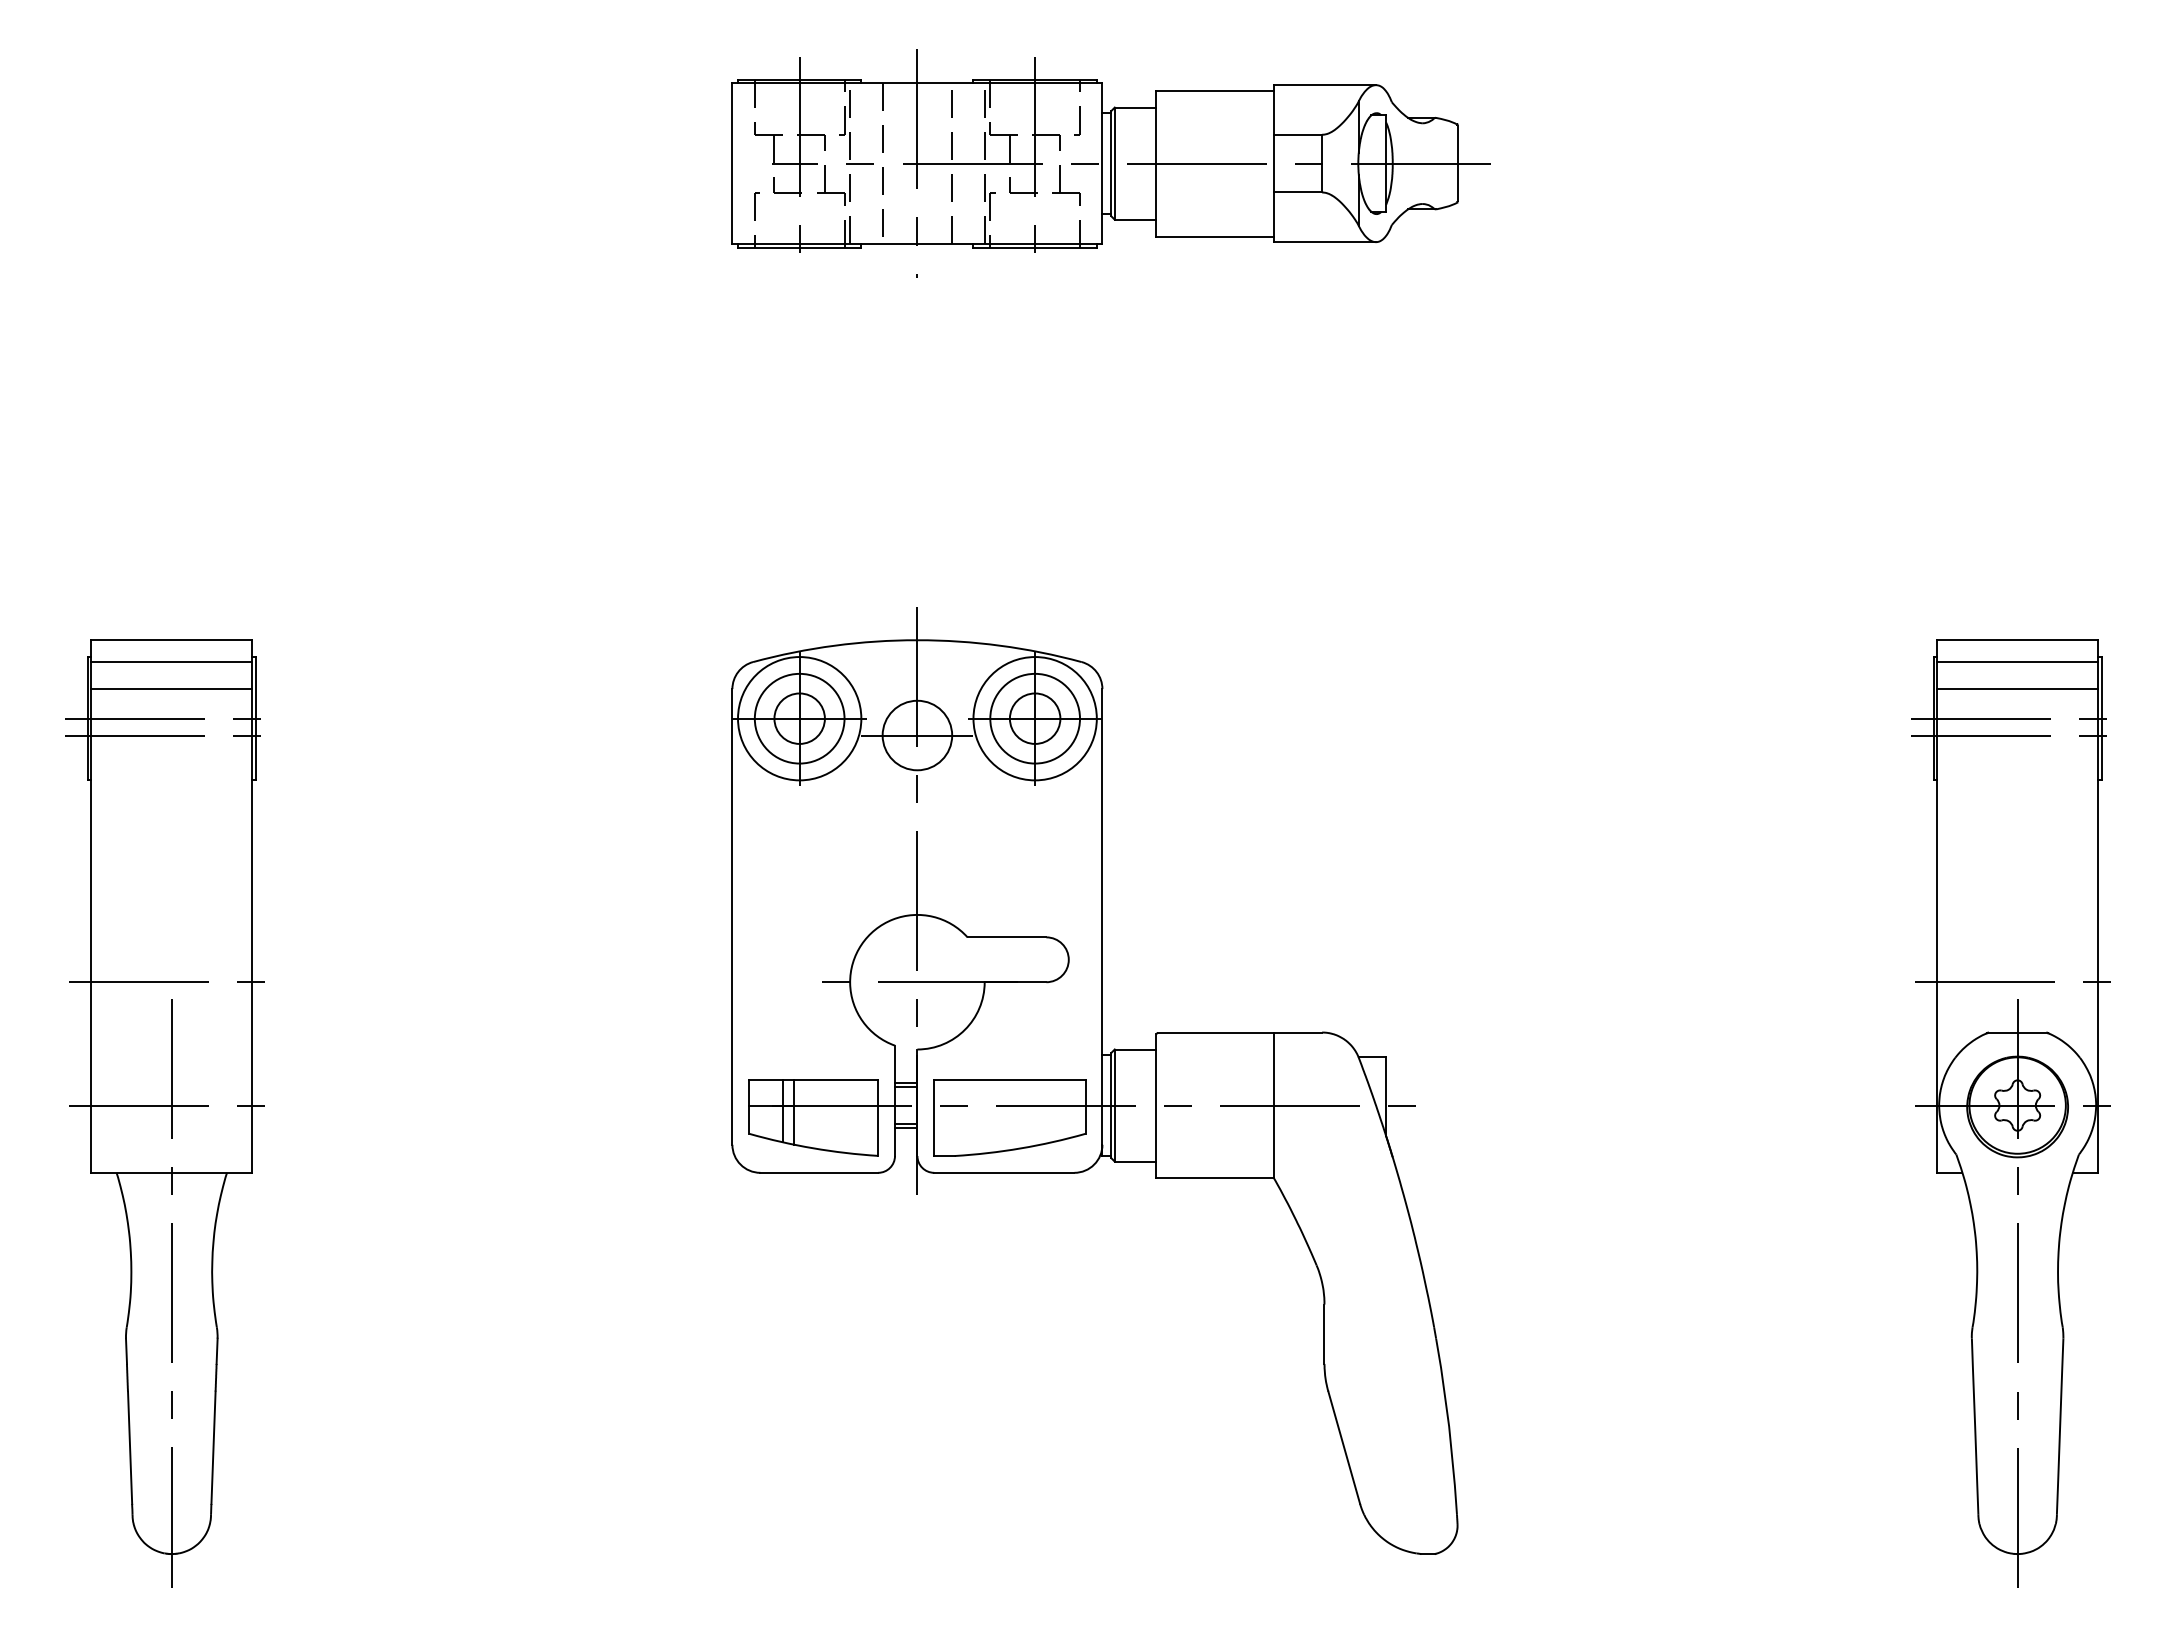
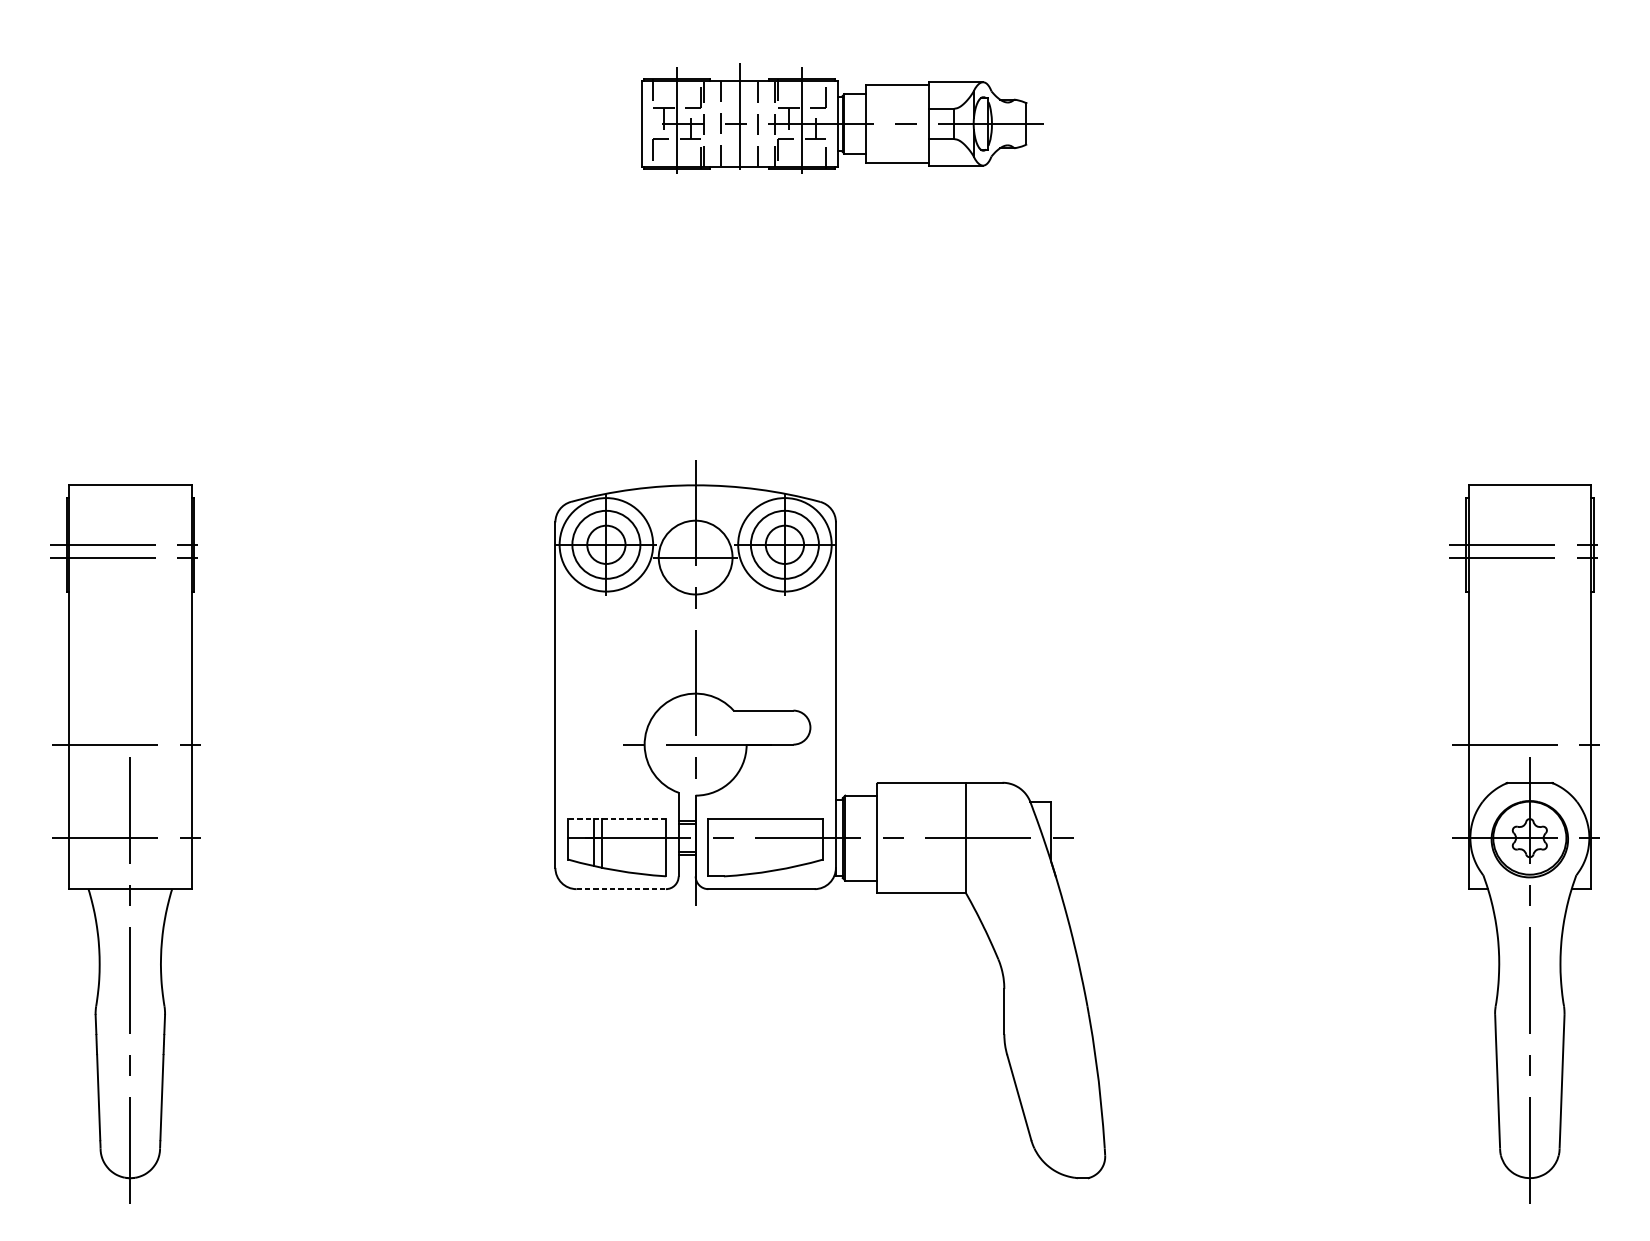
part: (1110, 163) -> (842, 123), size x0.7
line: (171, 662) -> (130, 502), removed
line: (2017, 662) -> (1529, 502), removed
line: (171, 689) -> (130, 522), removed
line: (2017, 689) -> (1529, 522), removed
circle: (917, 735) -> (695, 557), size x1.4
line: (813, 1080) -> (616, 819), solid -> dashed
line: (819, 1172) -> (621, 888), solid -> dashed

